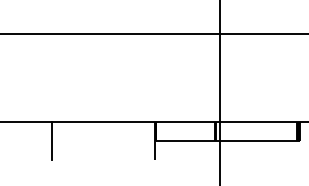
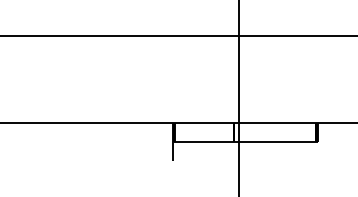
line: (51, 140) -> (69, 142), removed

